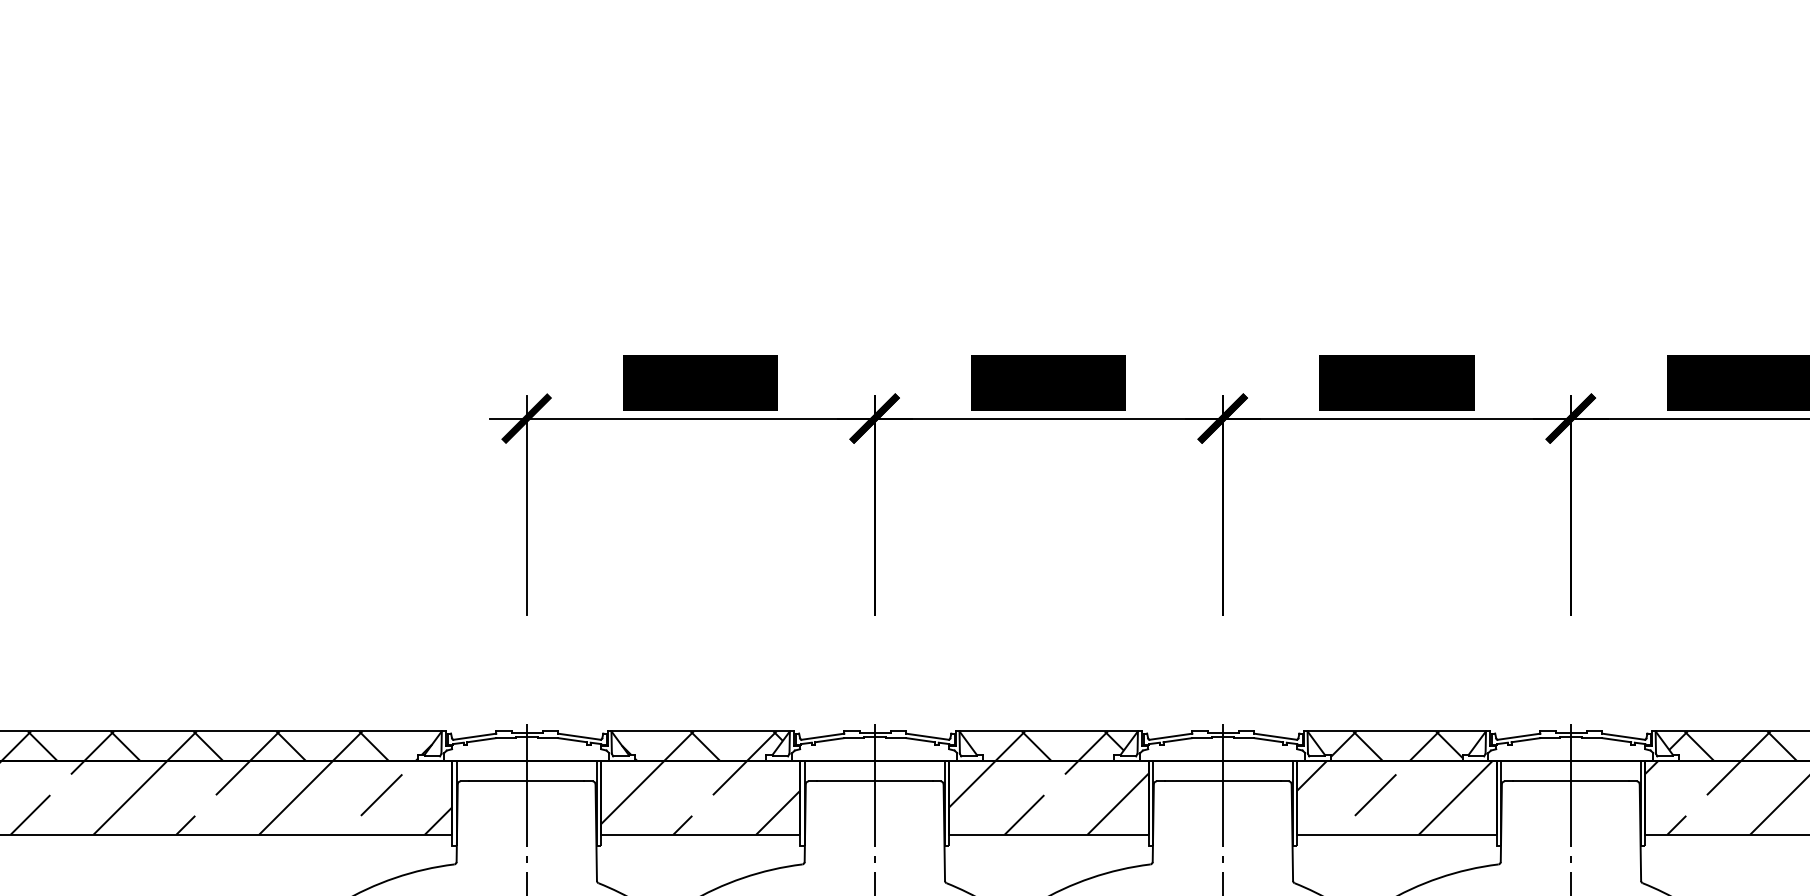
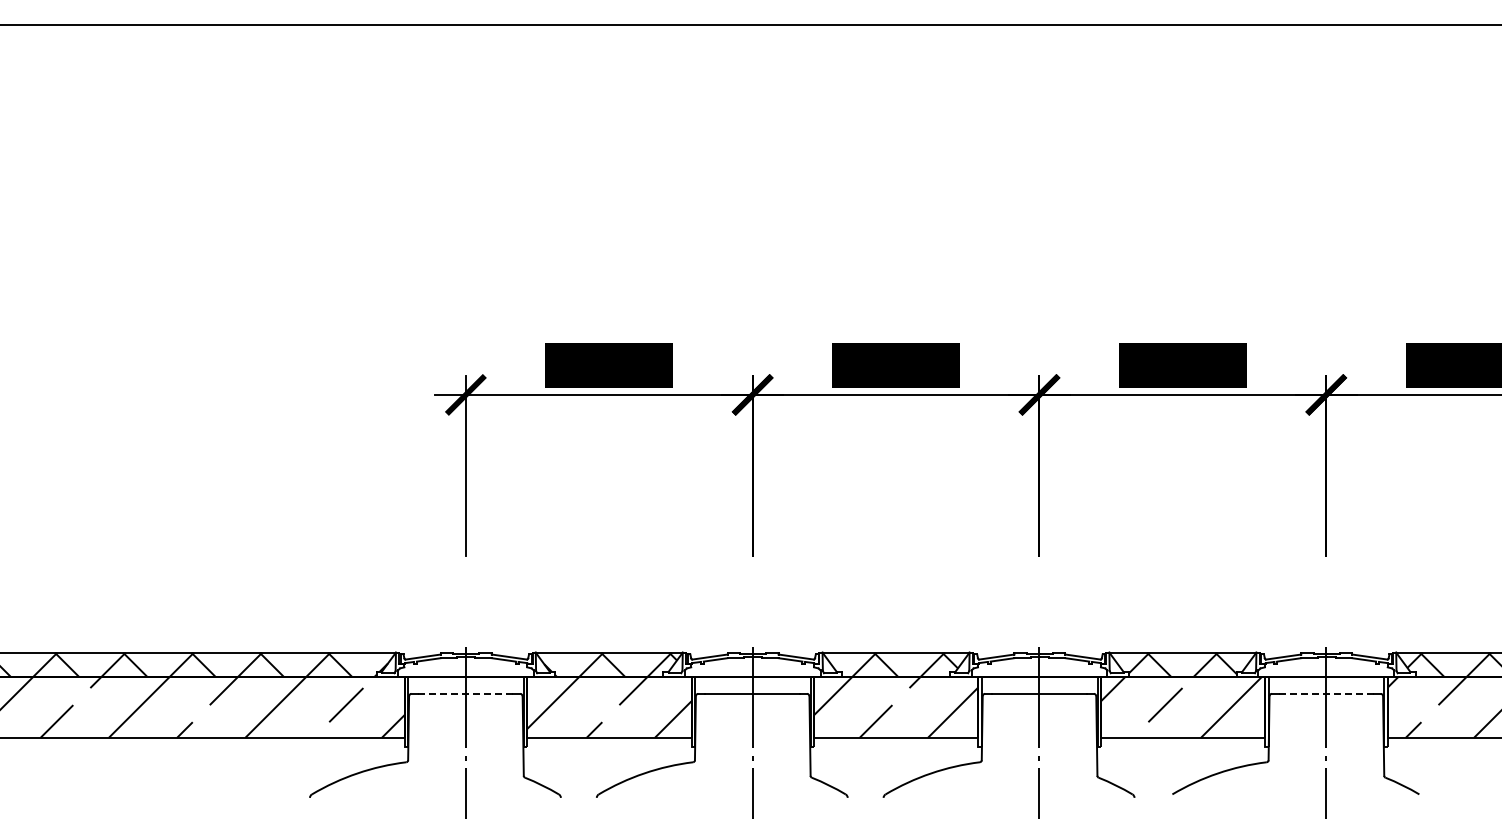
line: (526, 780) -> (465, 693), solid -> dashed
line: (1571, 780) -> (1326, 693), solid -> dashed

